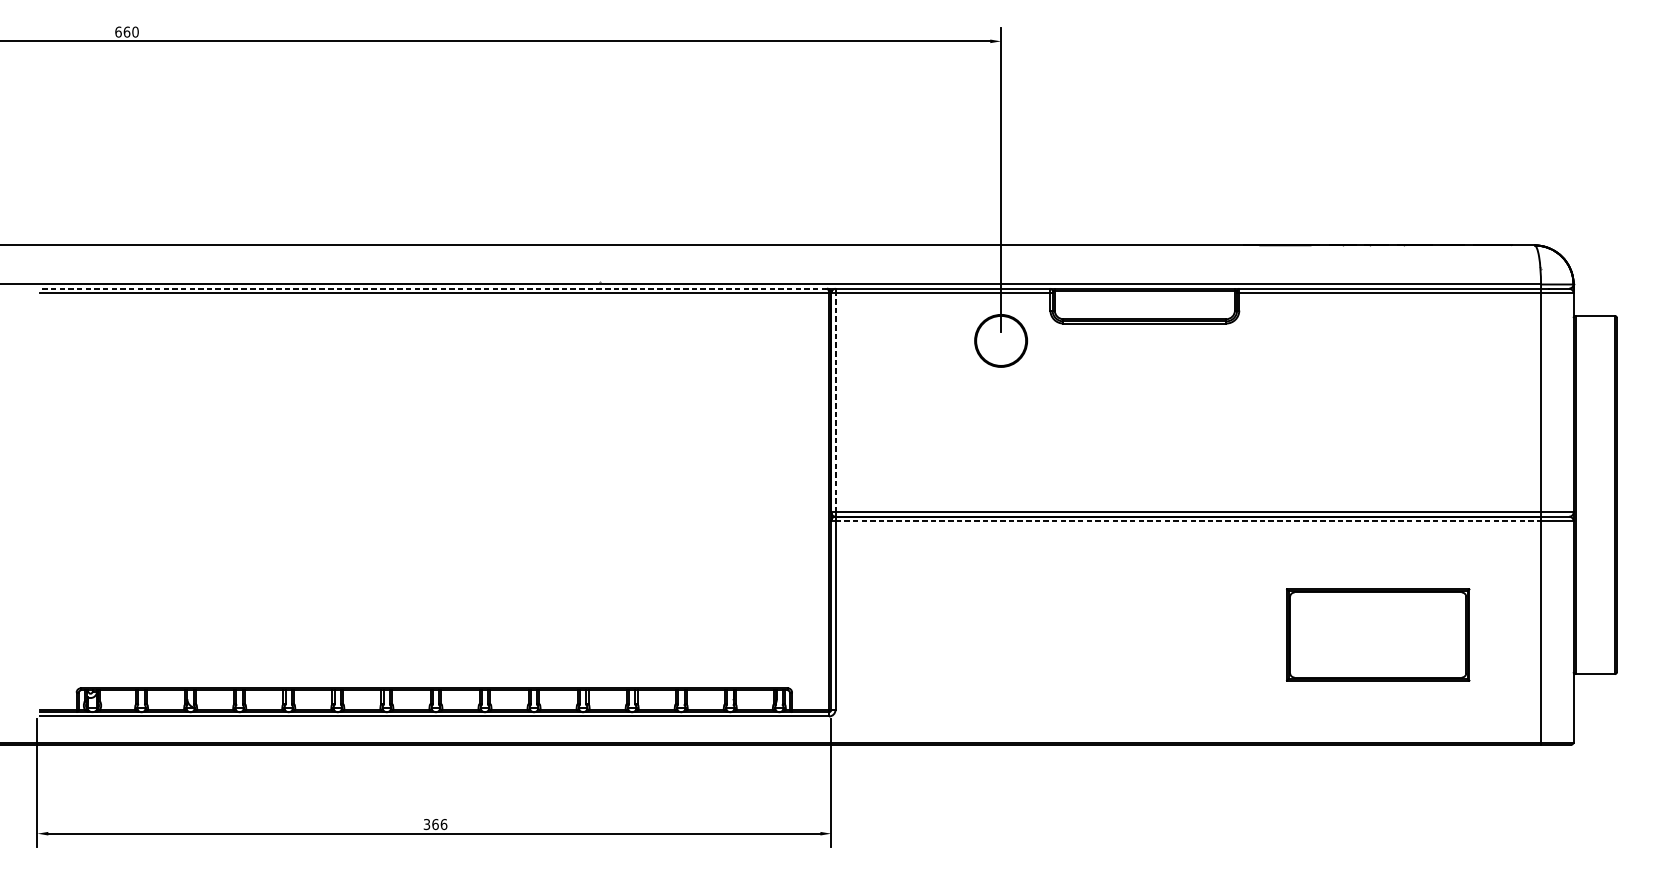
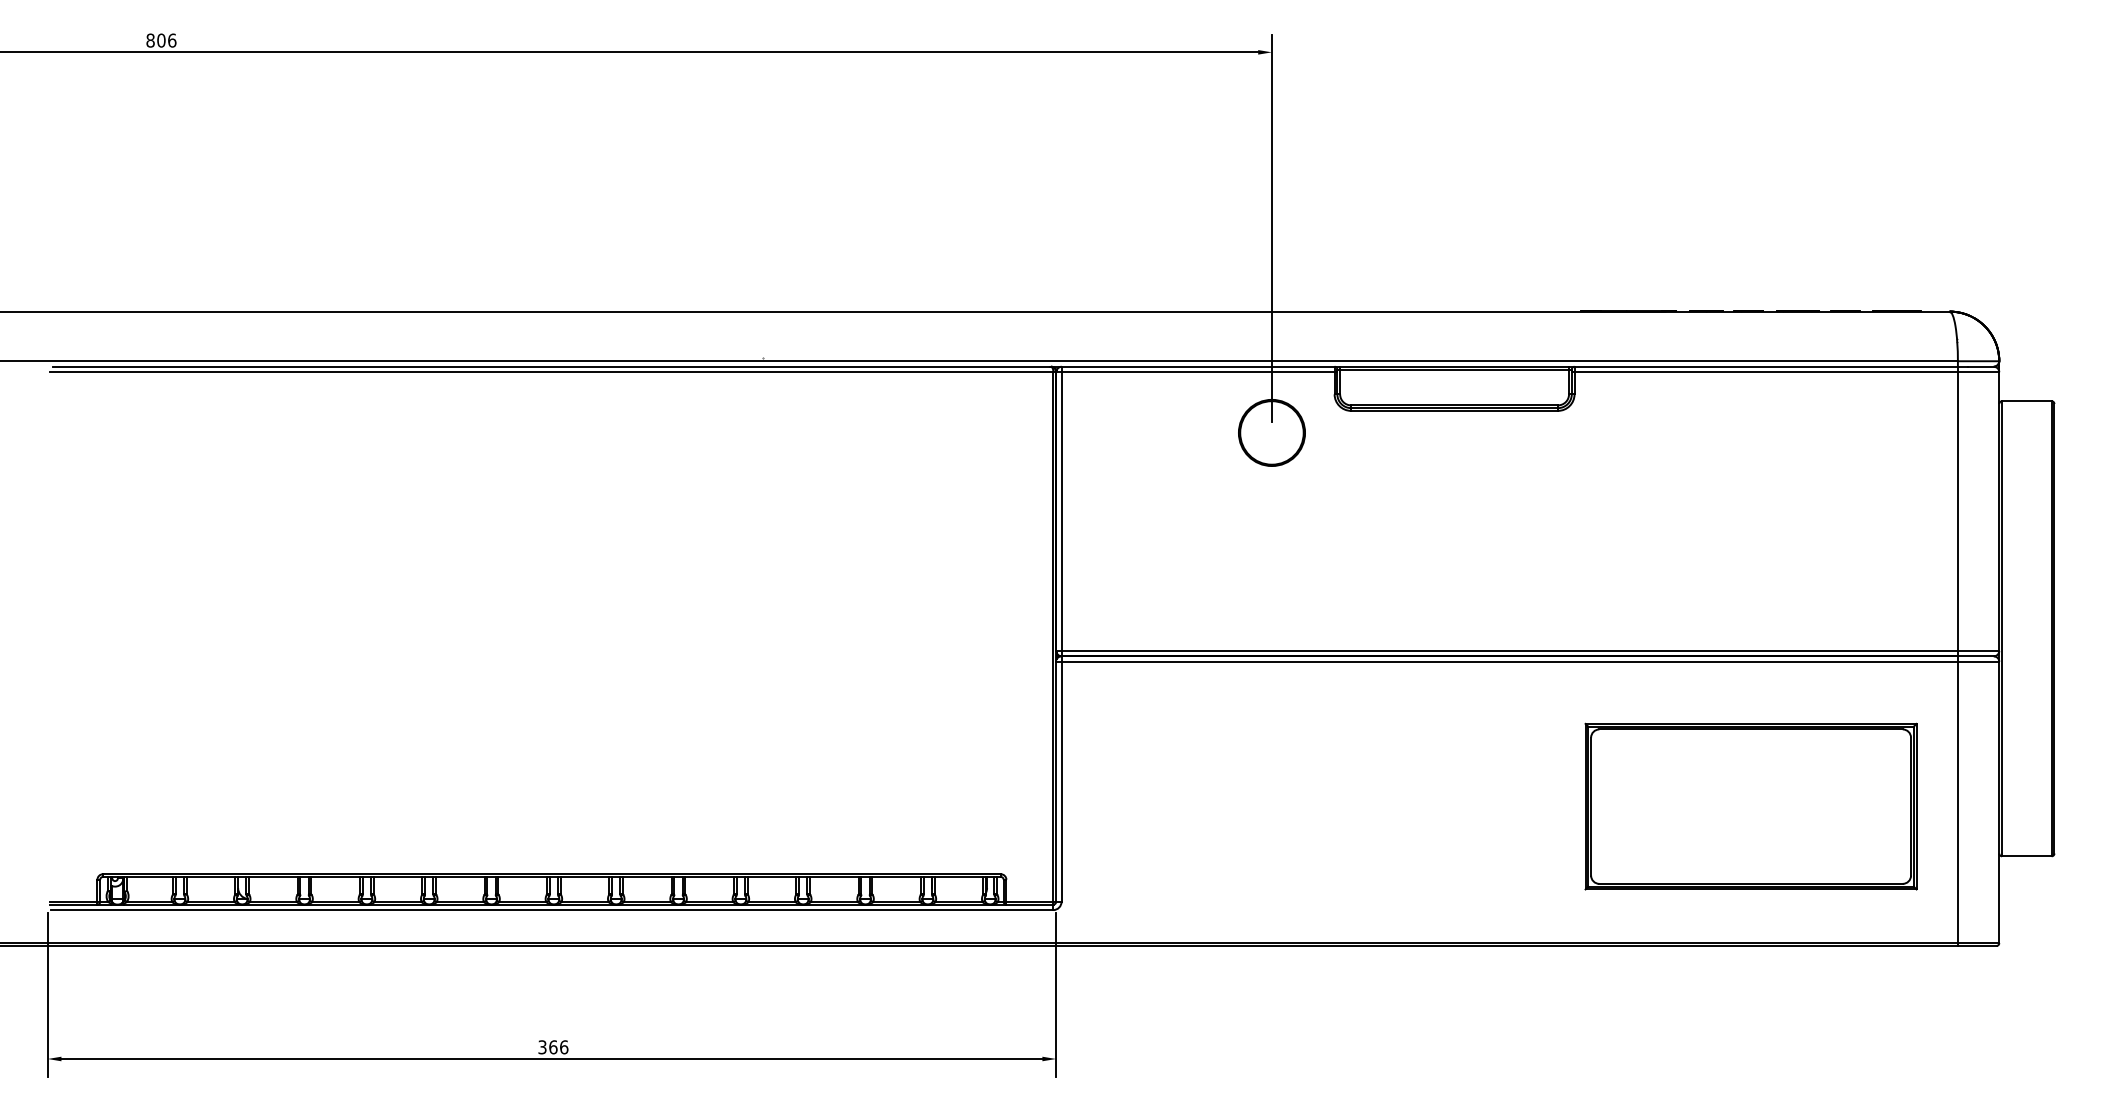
text: (127, 32) -> (161, 40), 660 -> 806
line: (434, 288) -> (551, 366), dashed -> solid
line: (835, 402) -> (1061, 511), dashed -> solid
line: (1188, 520) -> (1510, 661), dashed -> solid
part: (1377, 634) -> (1750, 806), size x1.43

